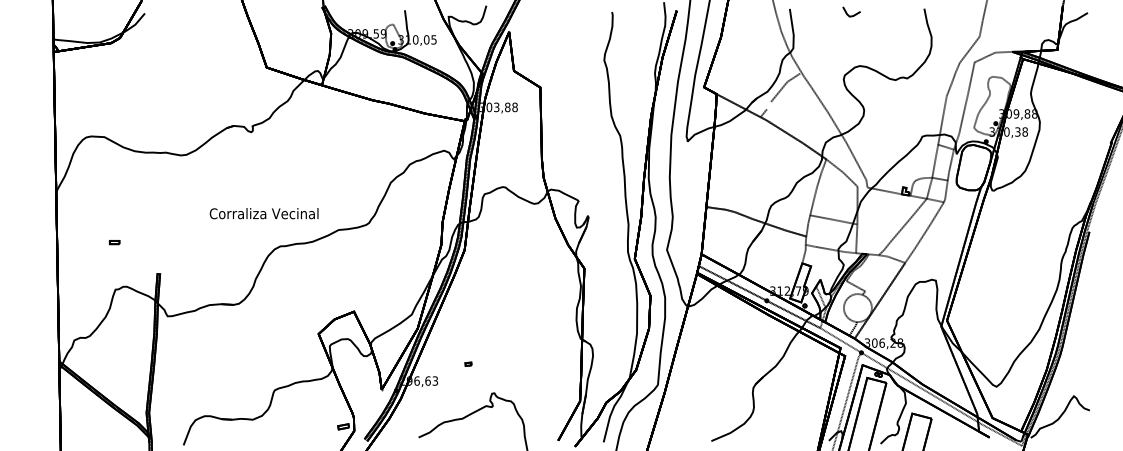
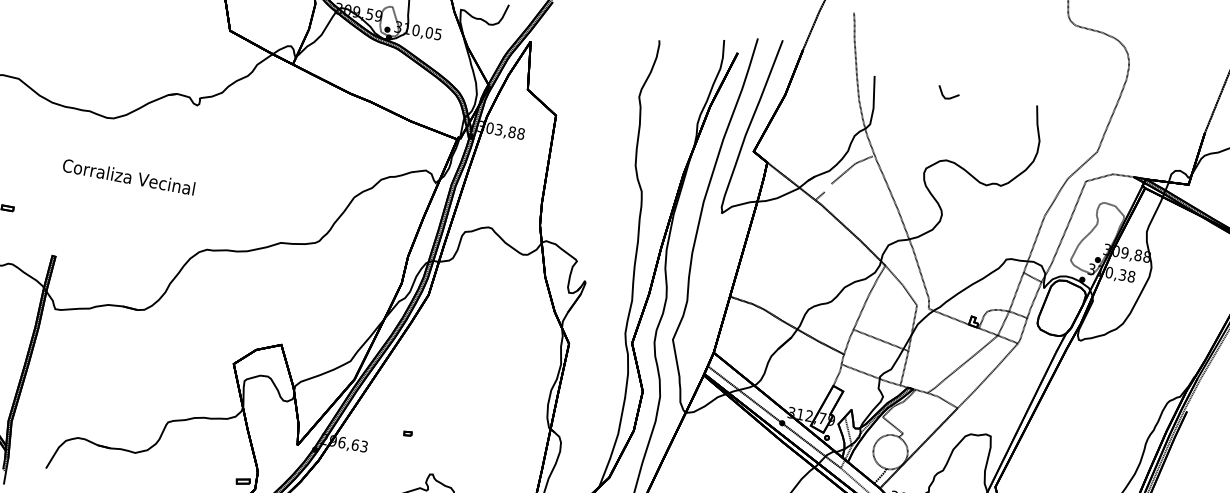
text: (263, 213) -> (128, 176), moved

